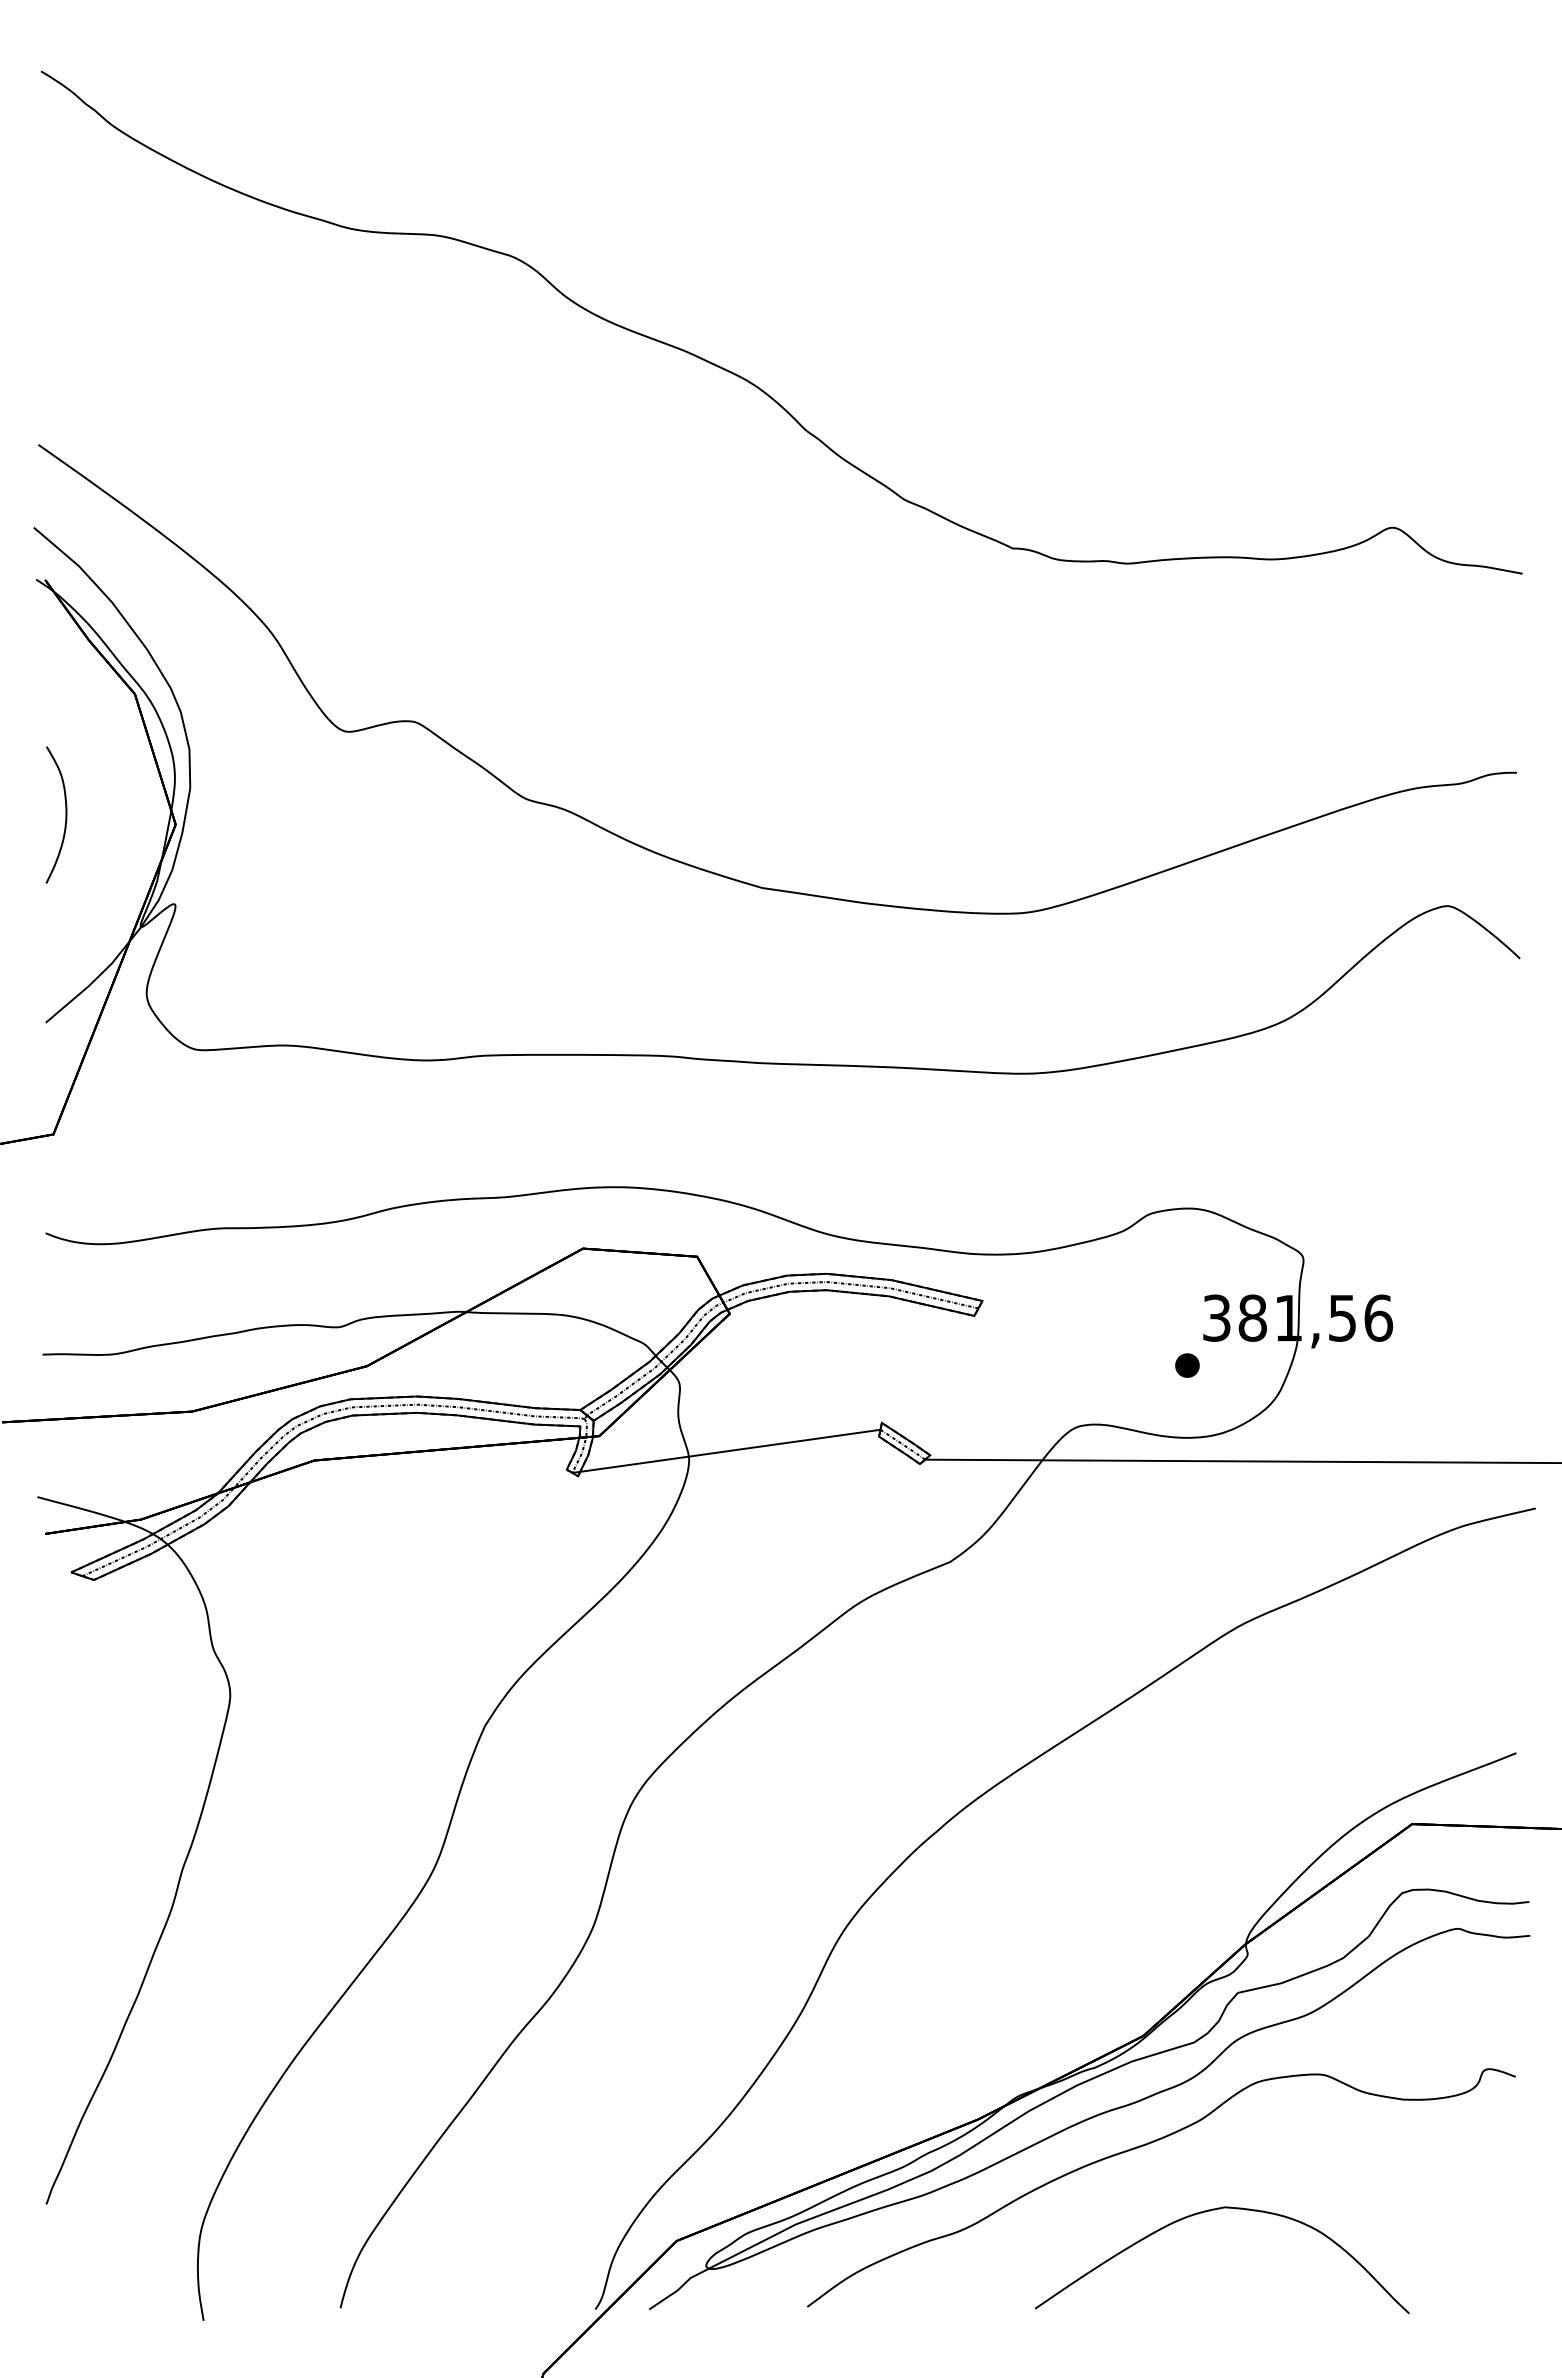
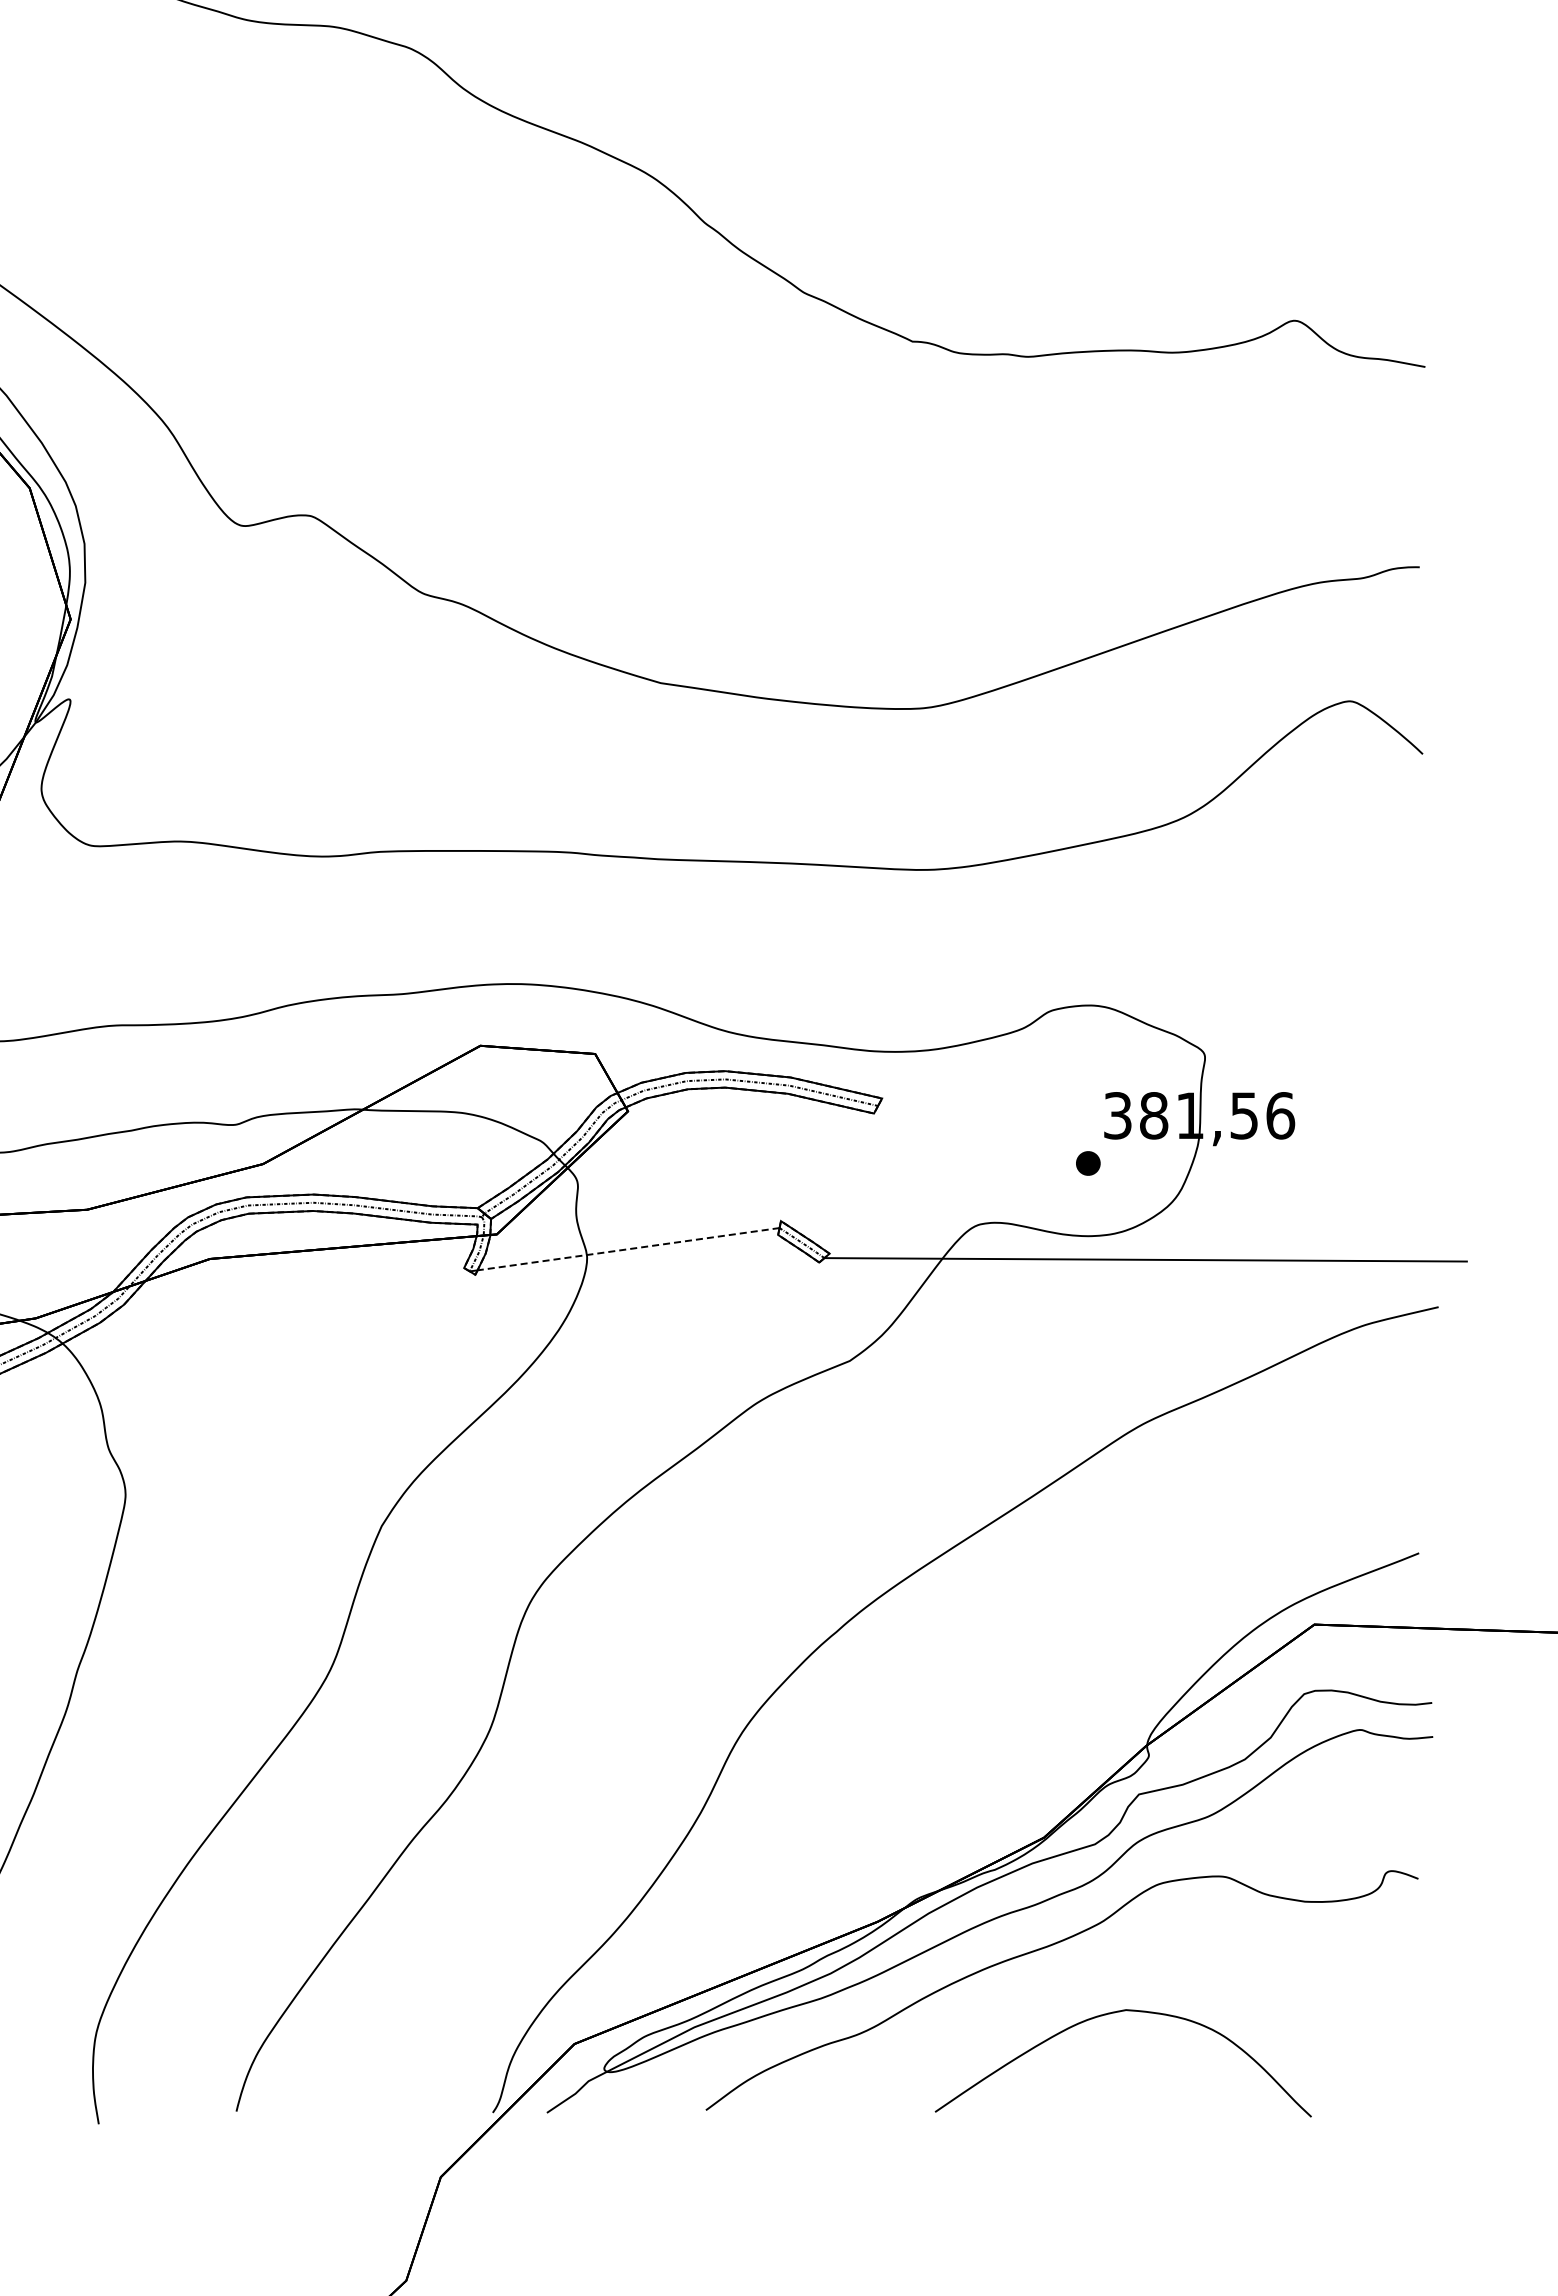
line: (730, 1450) -> (628, 1248), solid -> dashed

